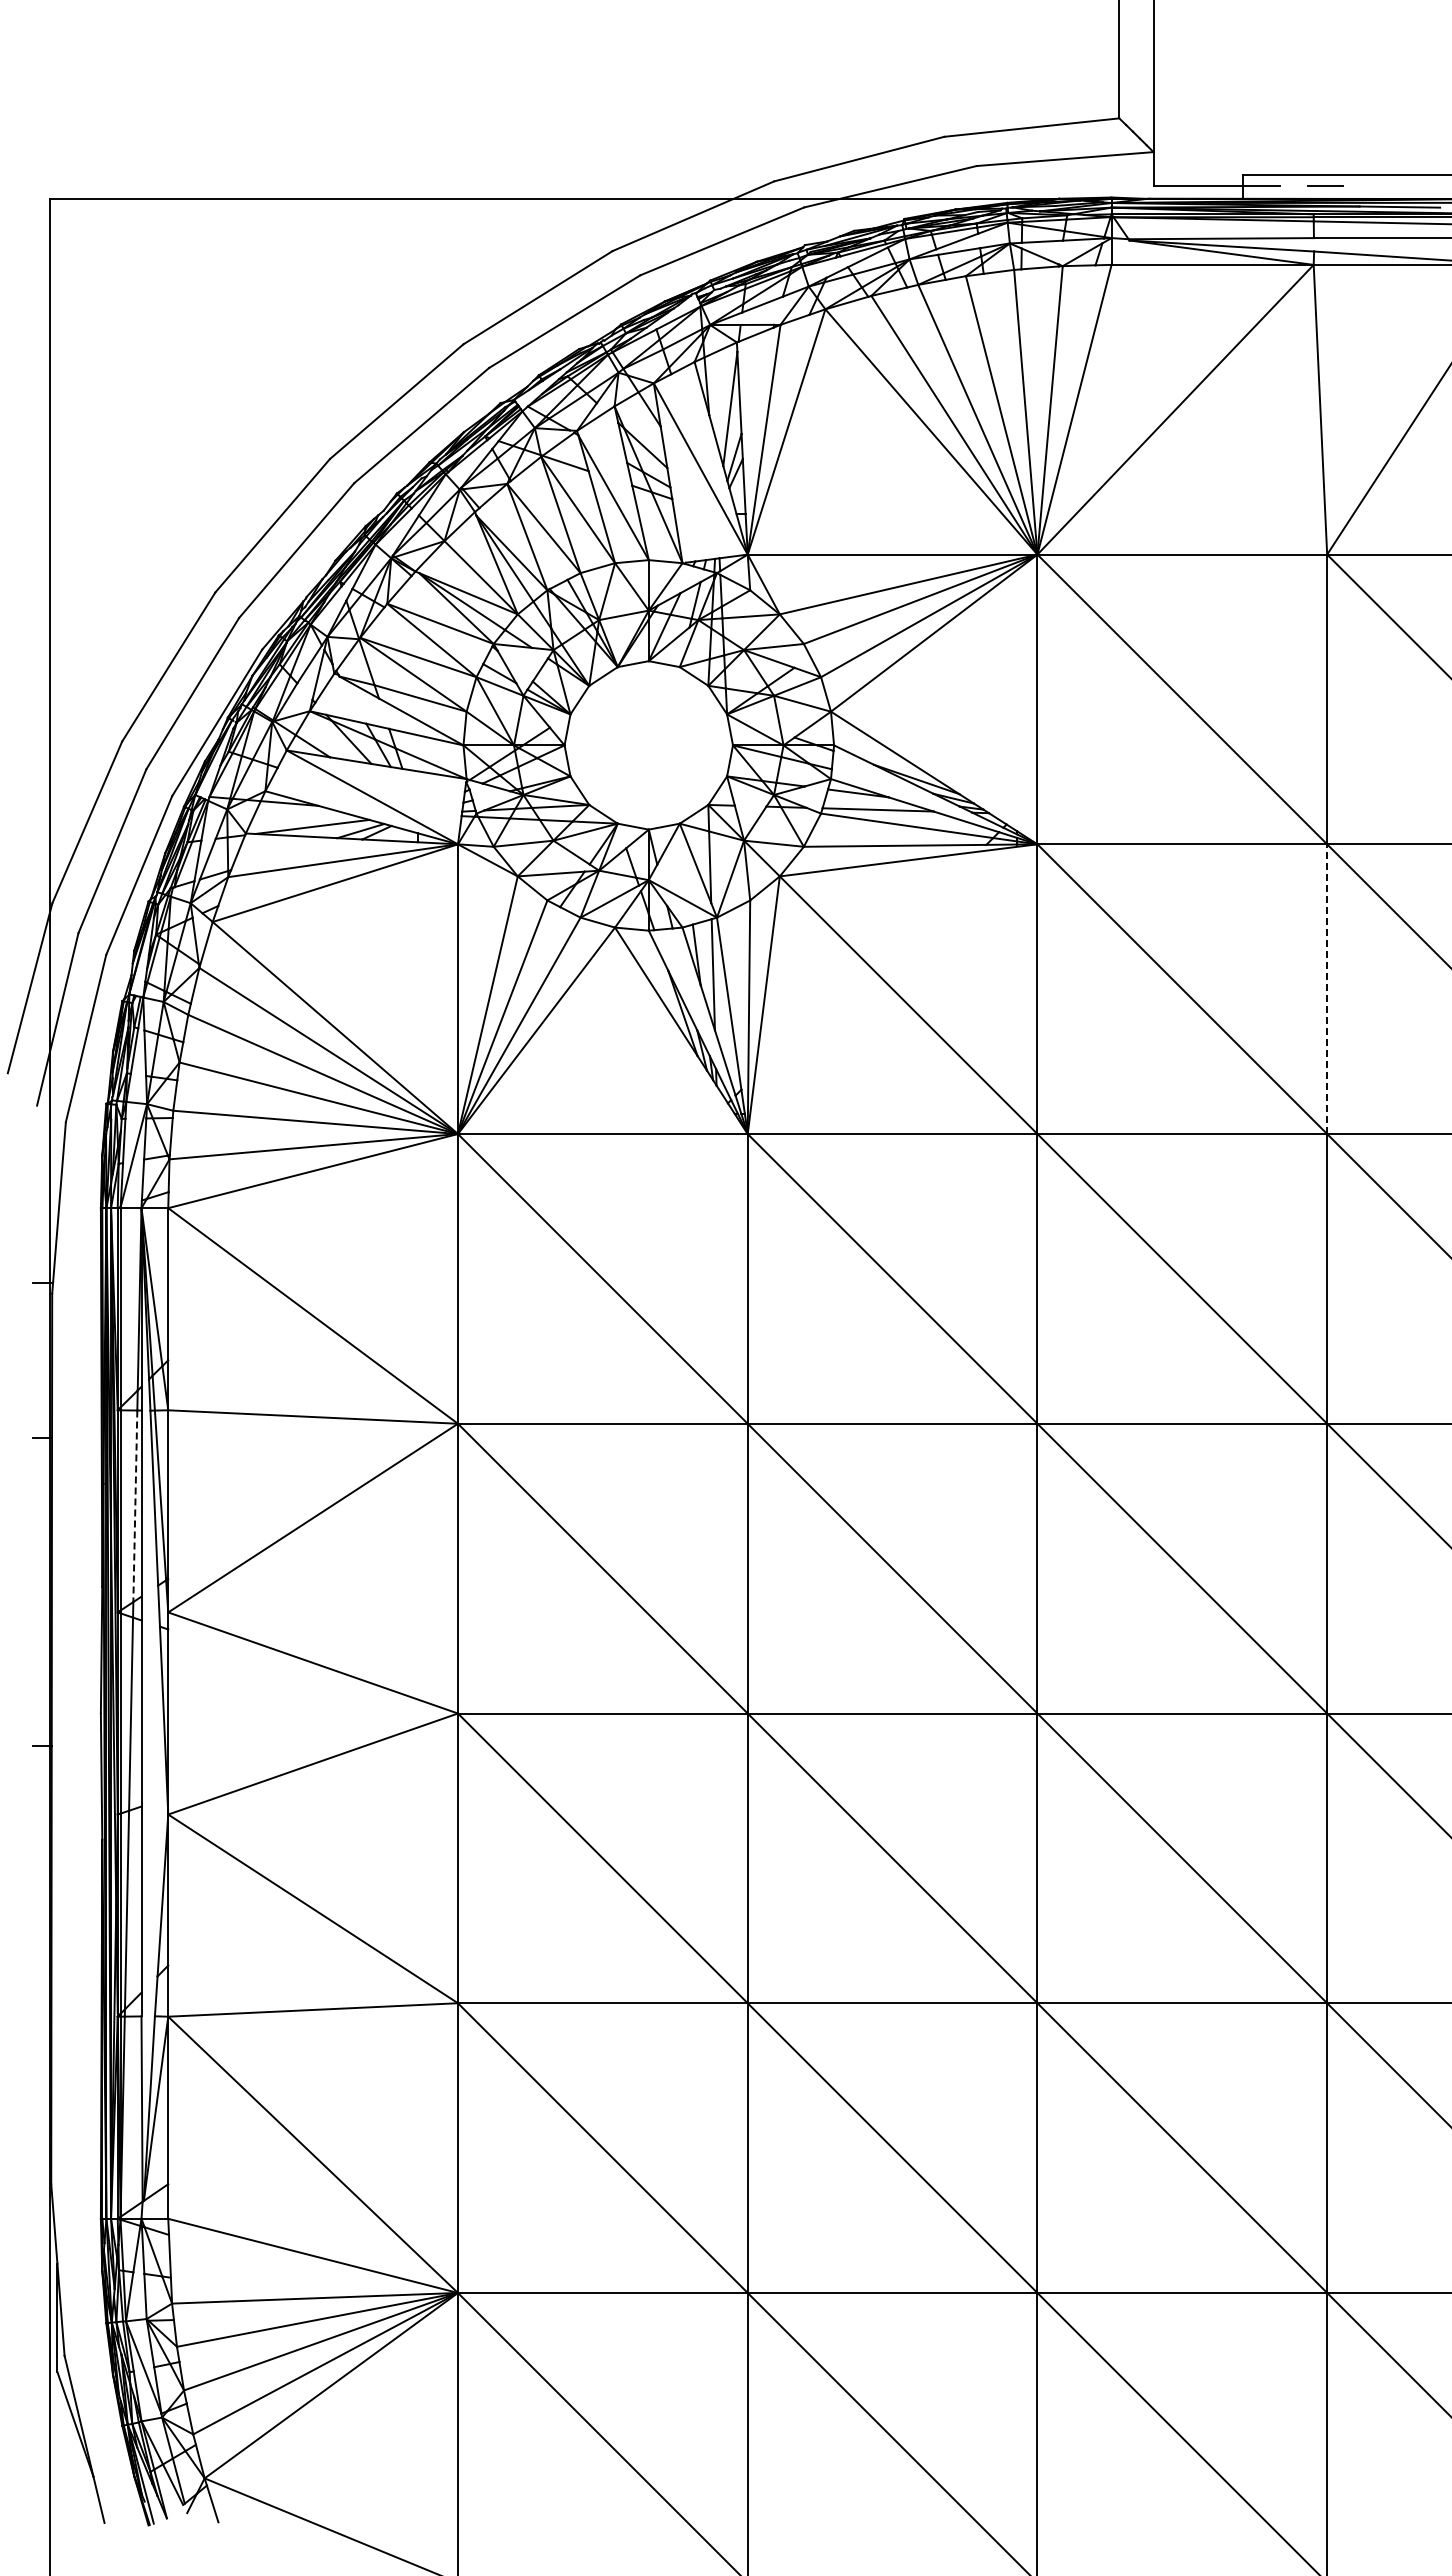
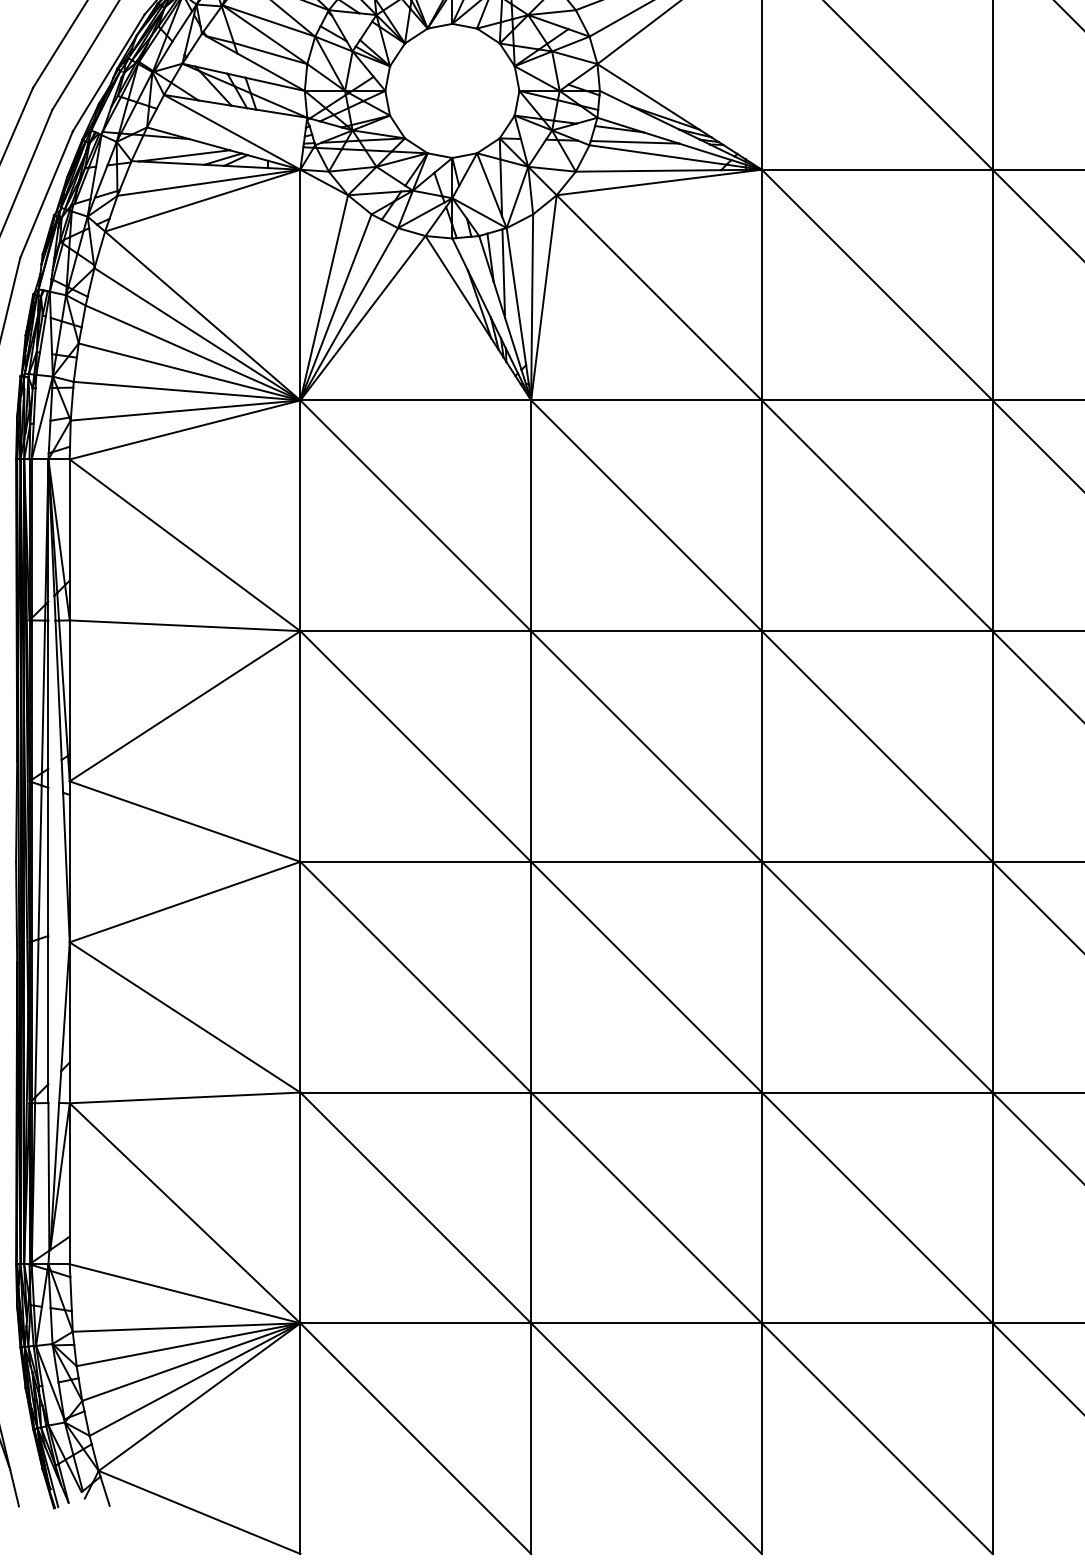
line: (1327, 989) -> (992, 285), dashed -> solid
line: (135, 1506) -> (43, 697), dashed -> solid

